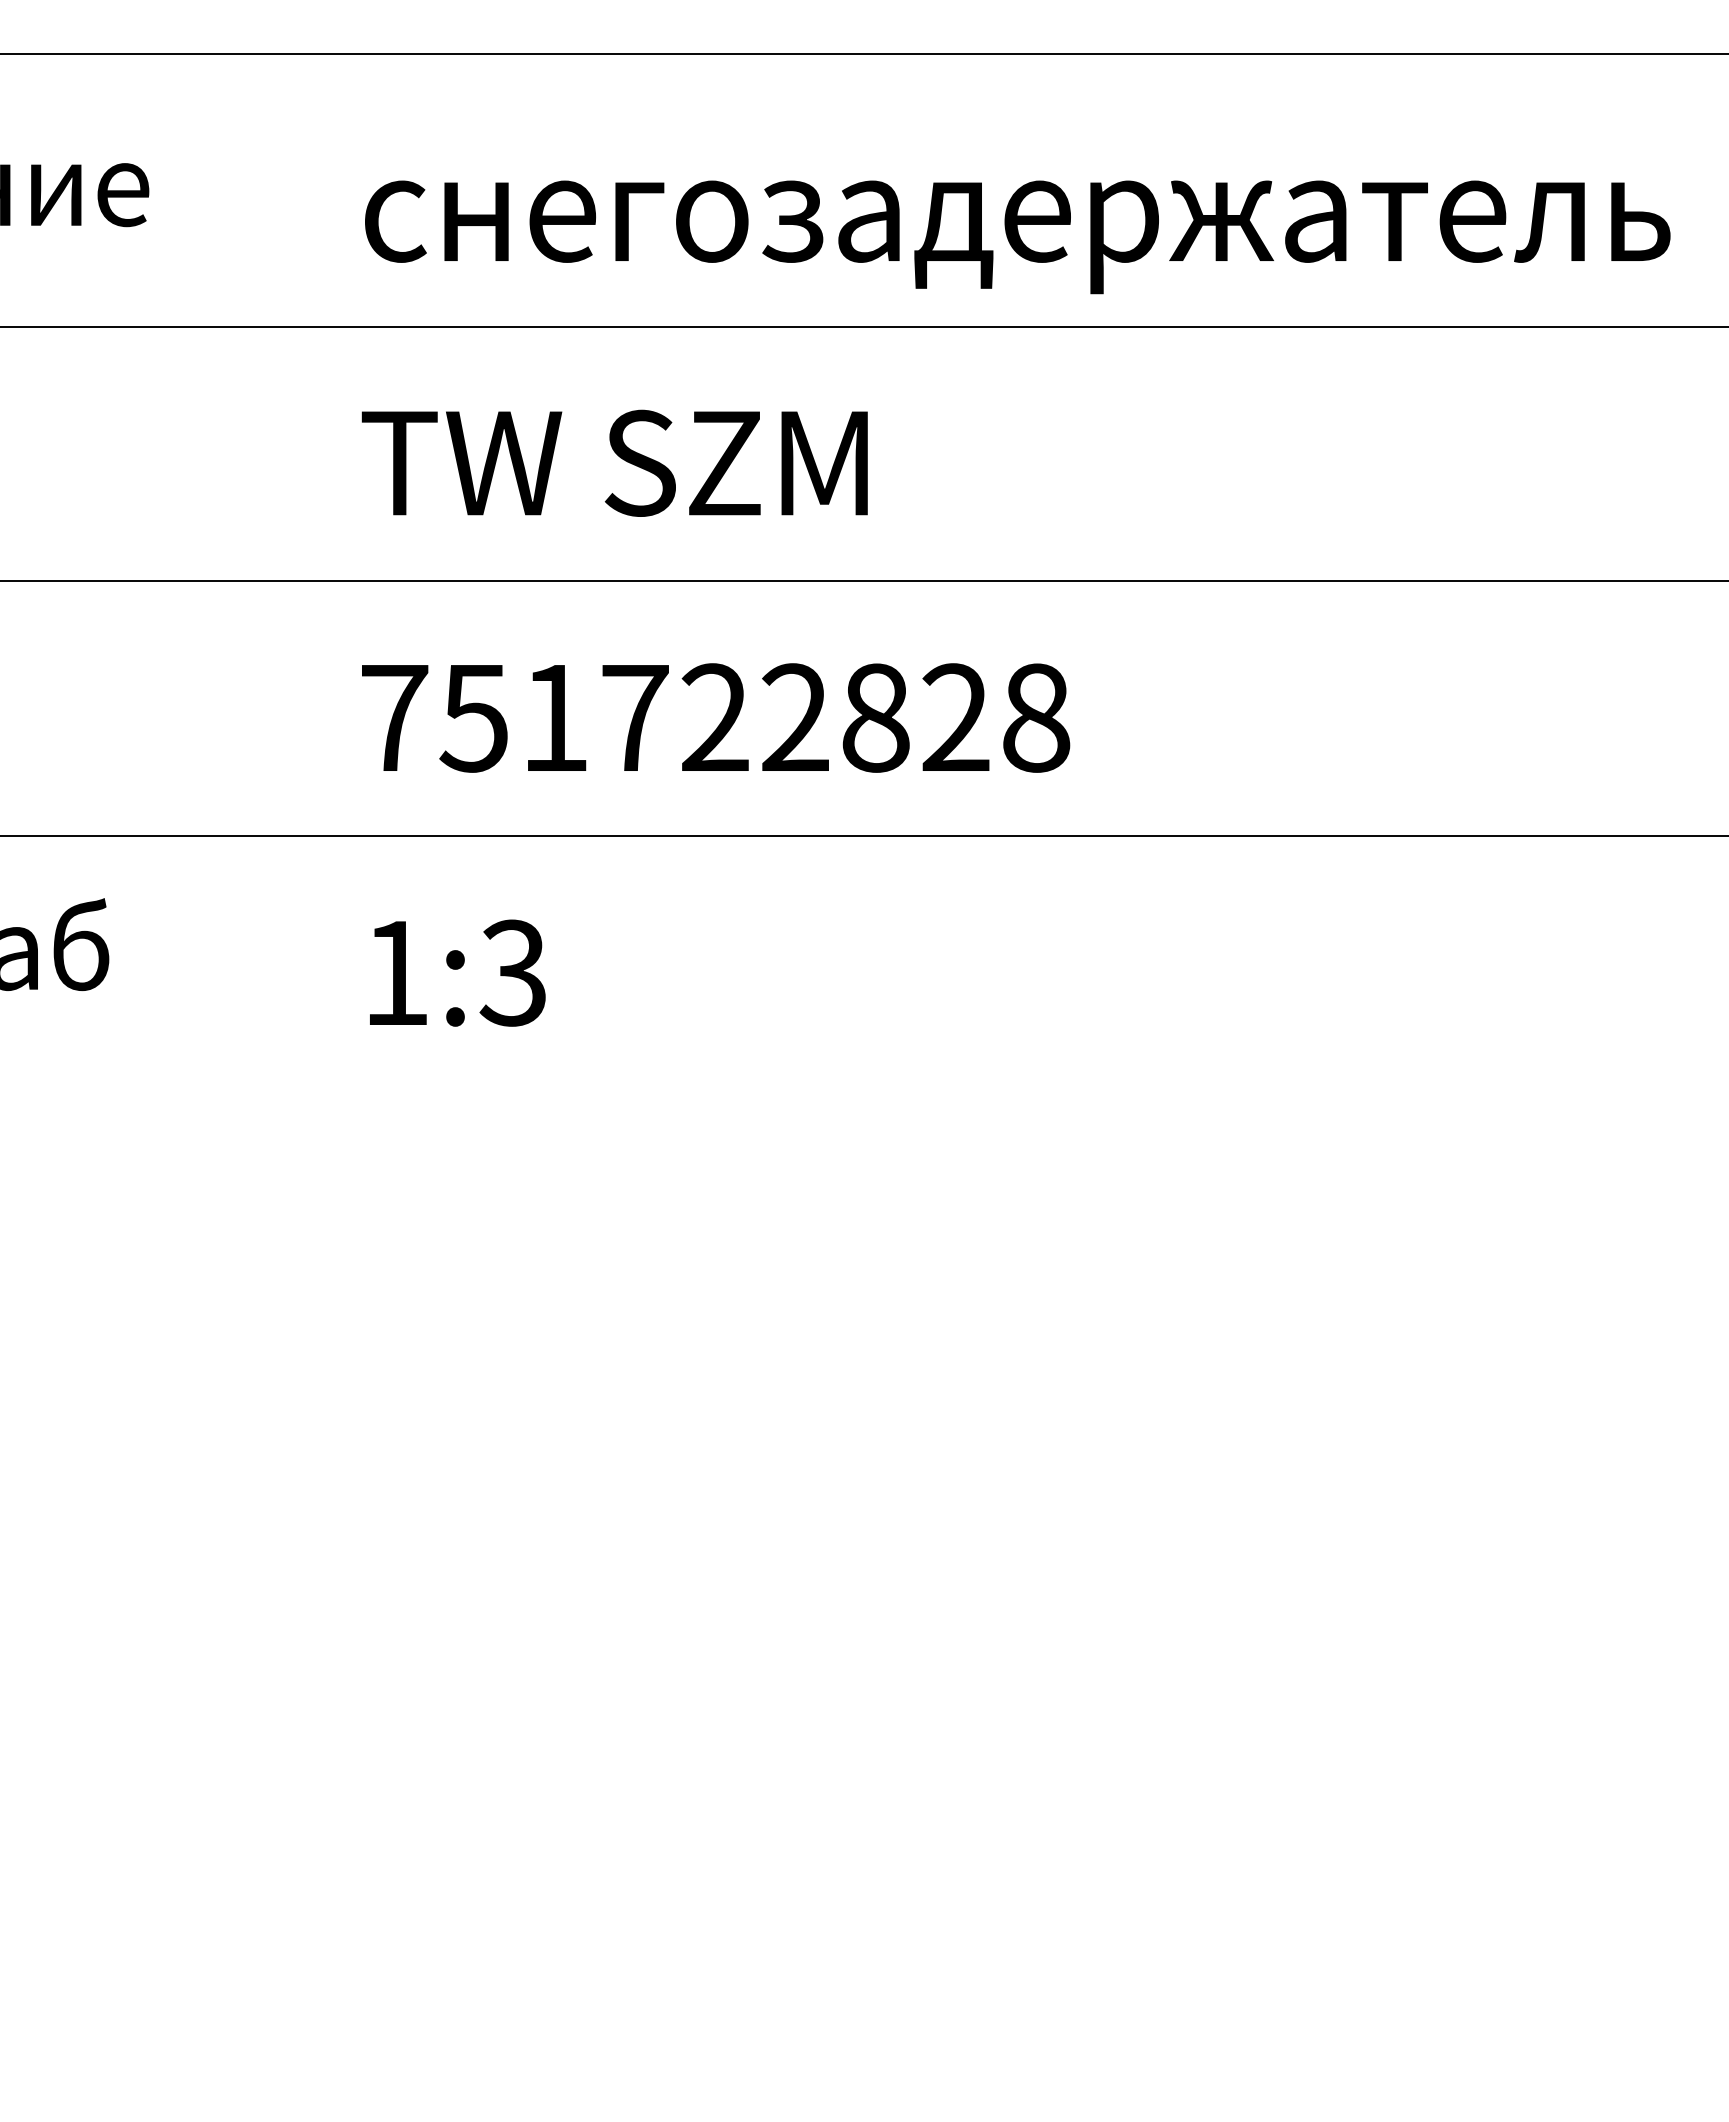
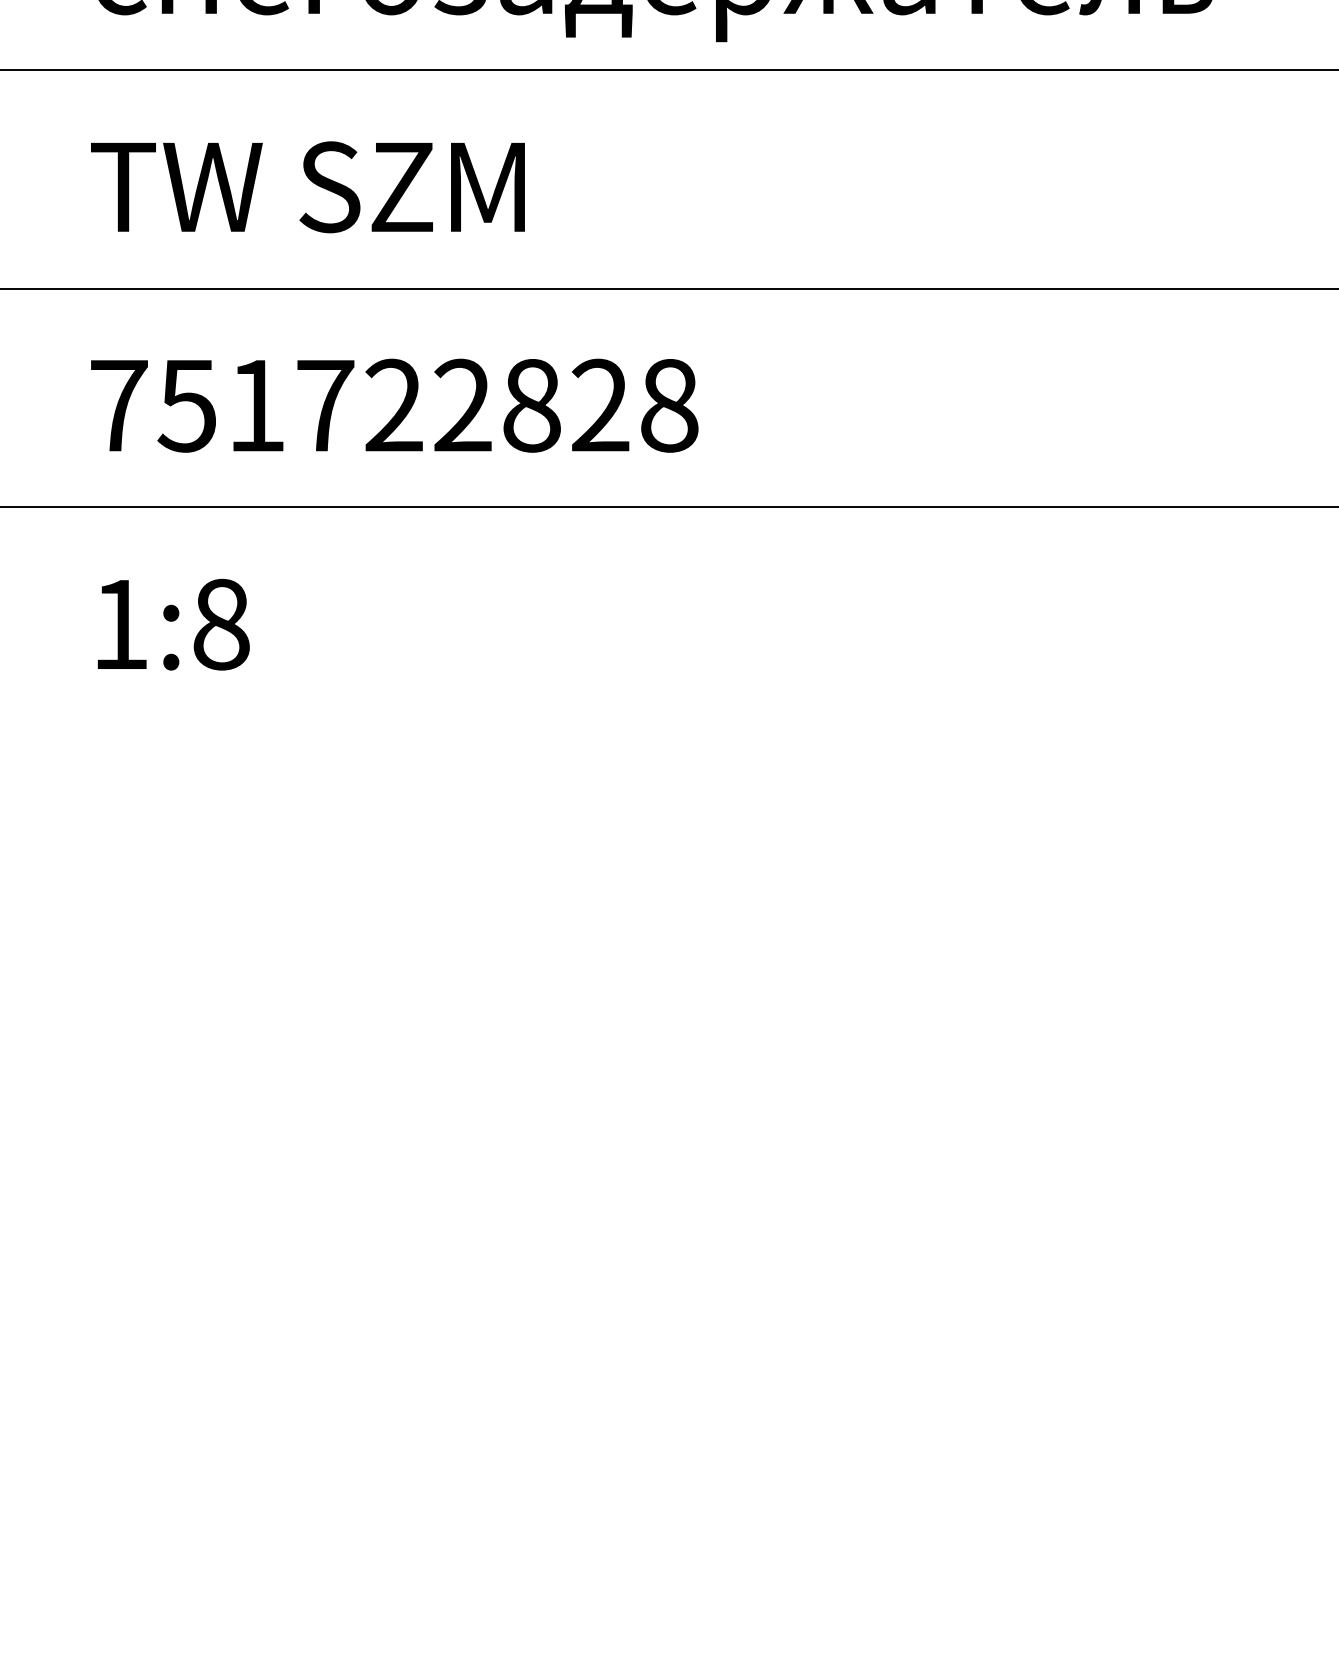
text: (513, 972) -> (221, 624), 1:3 -> 1:8

